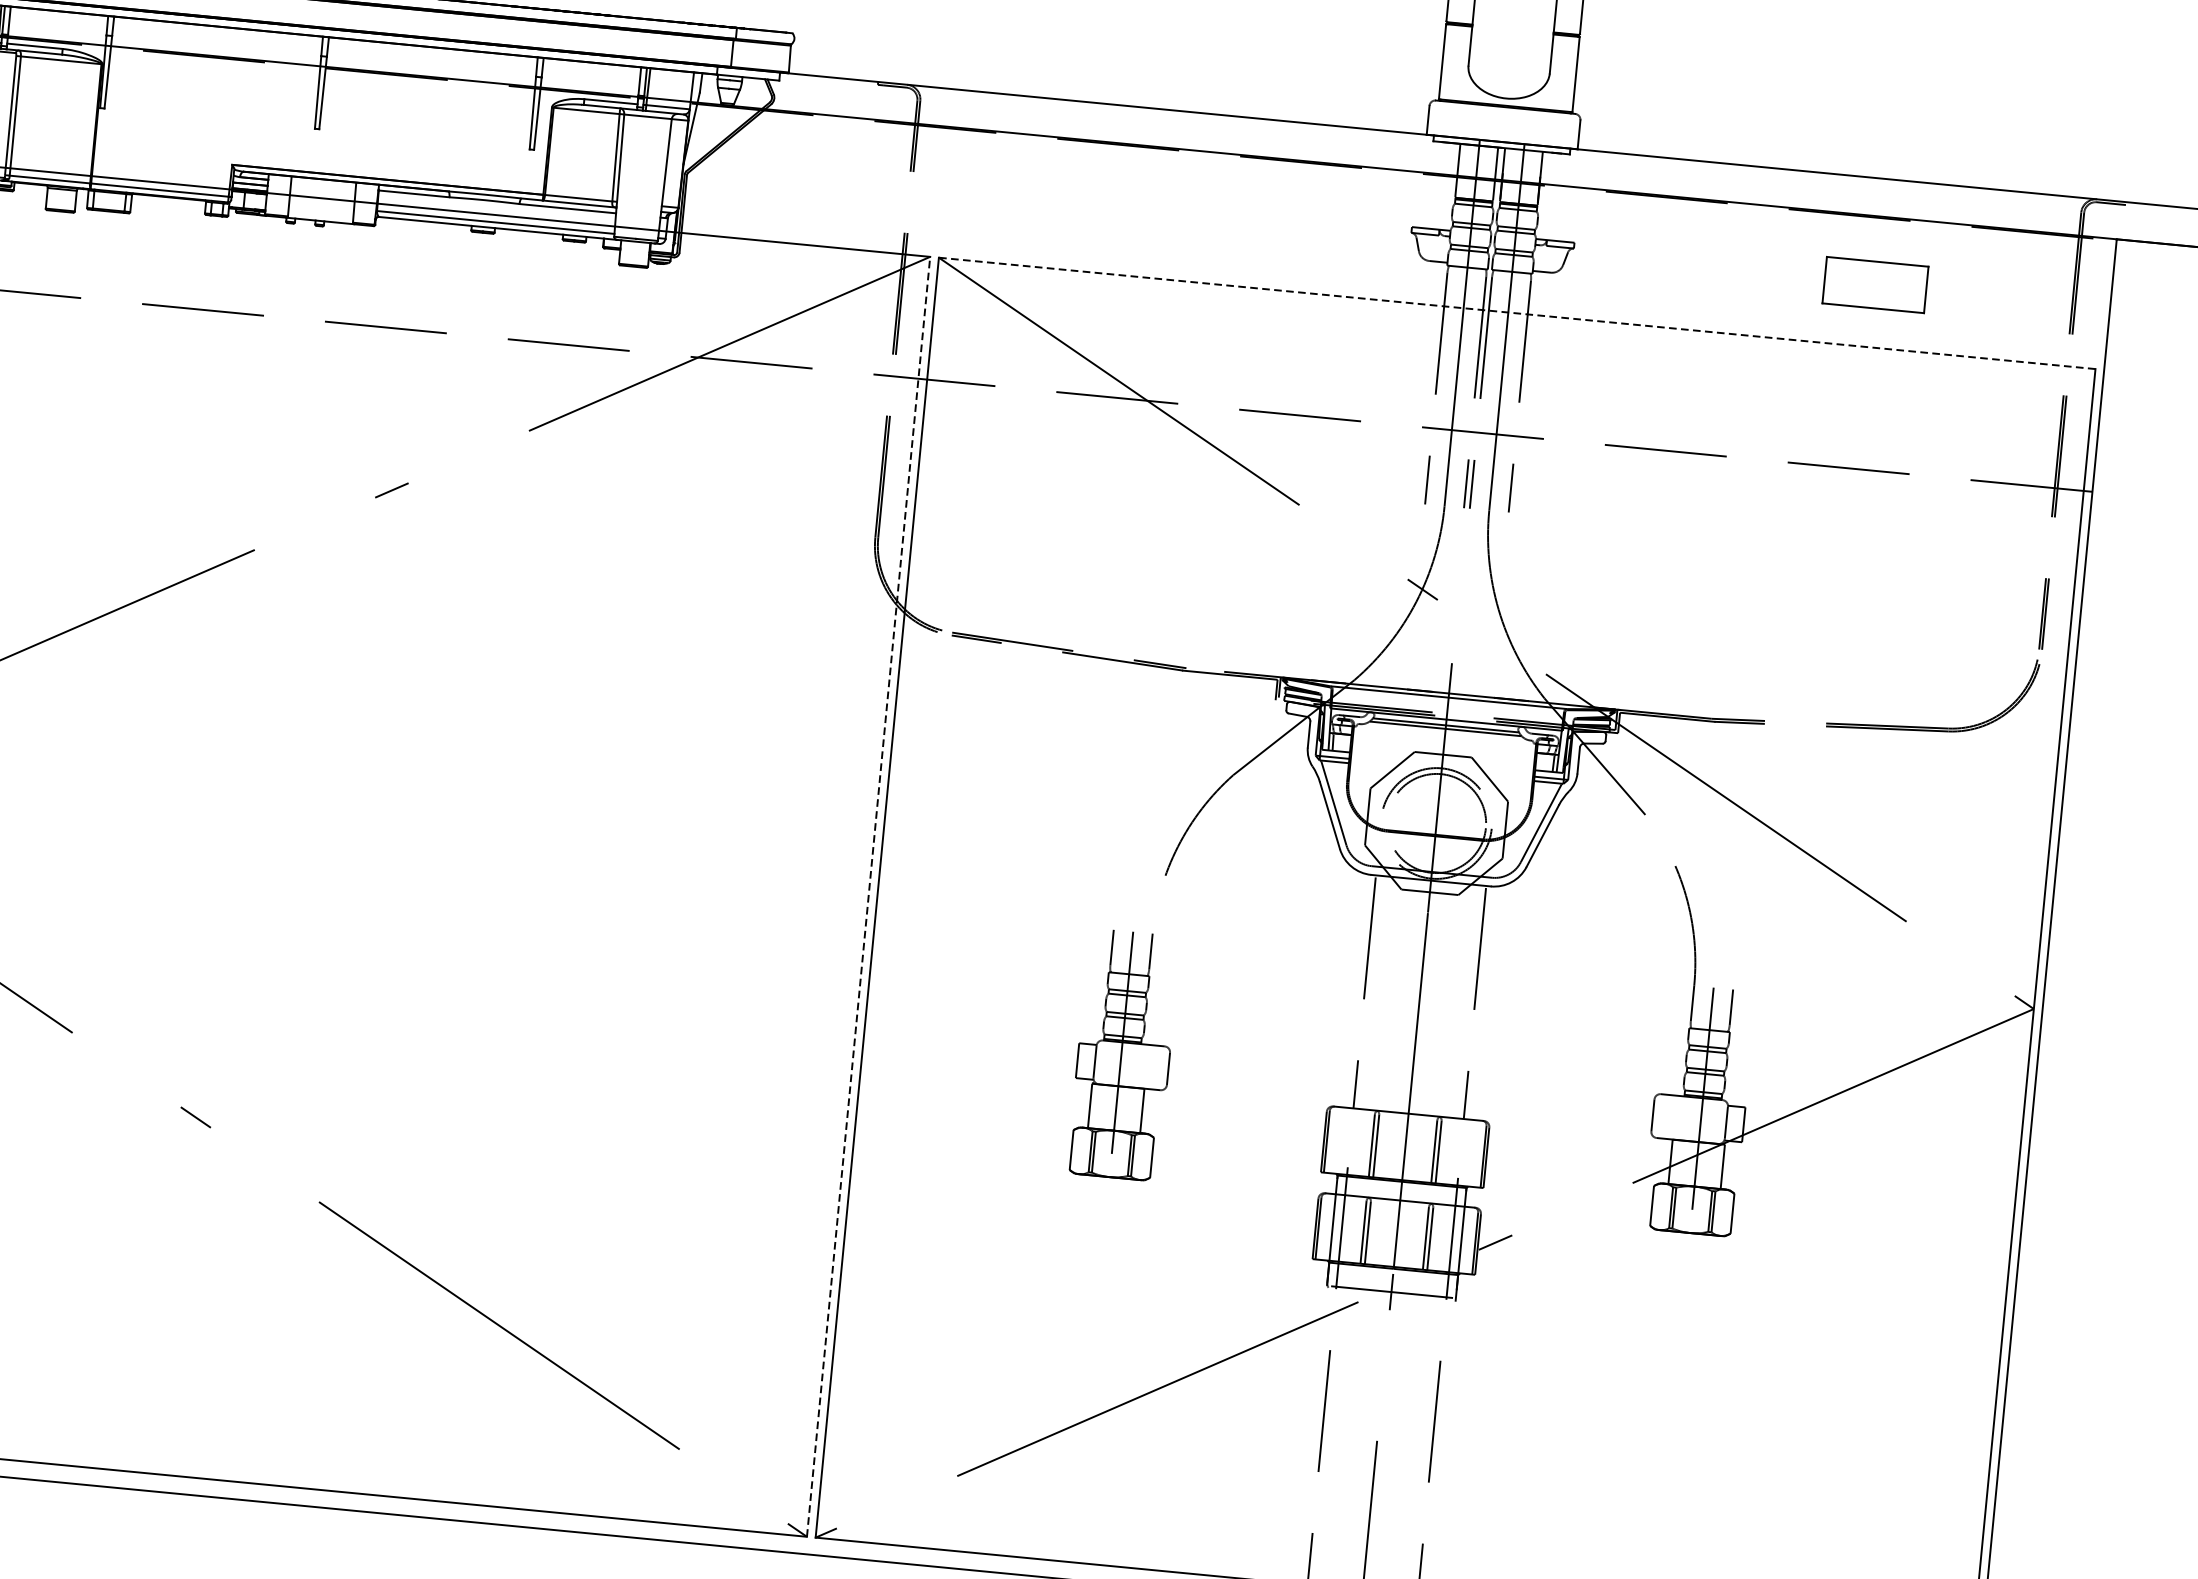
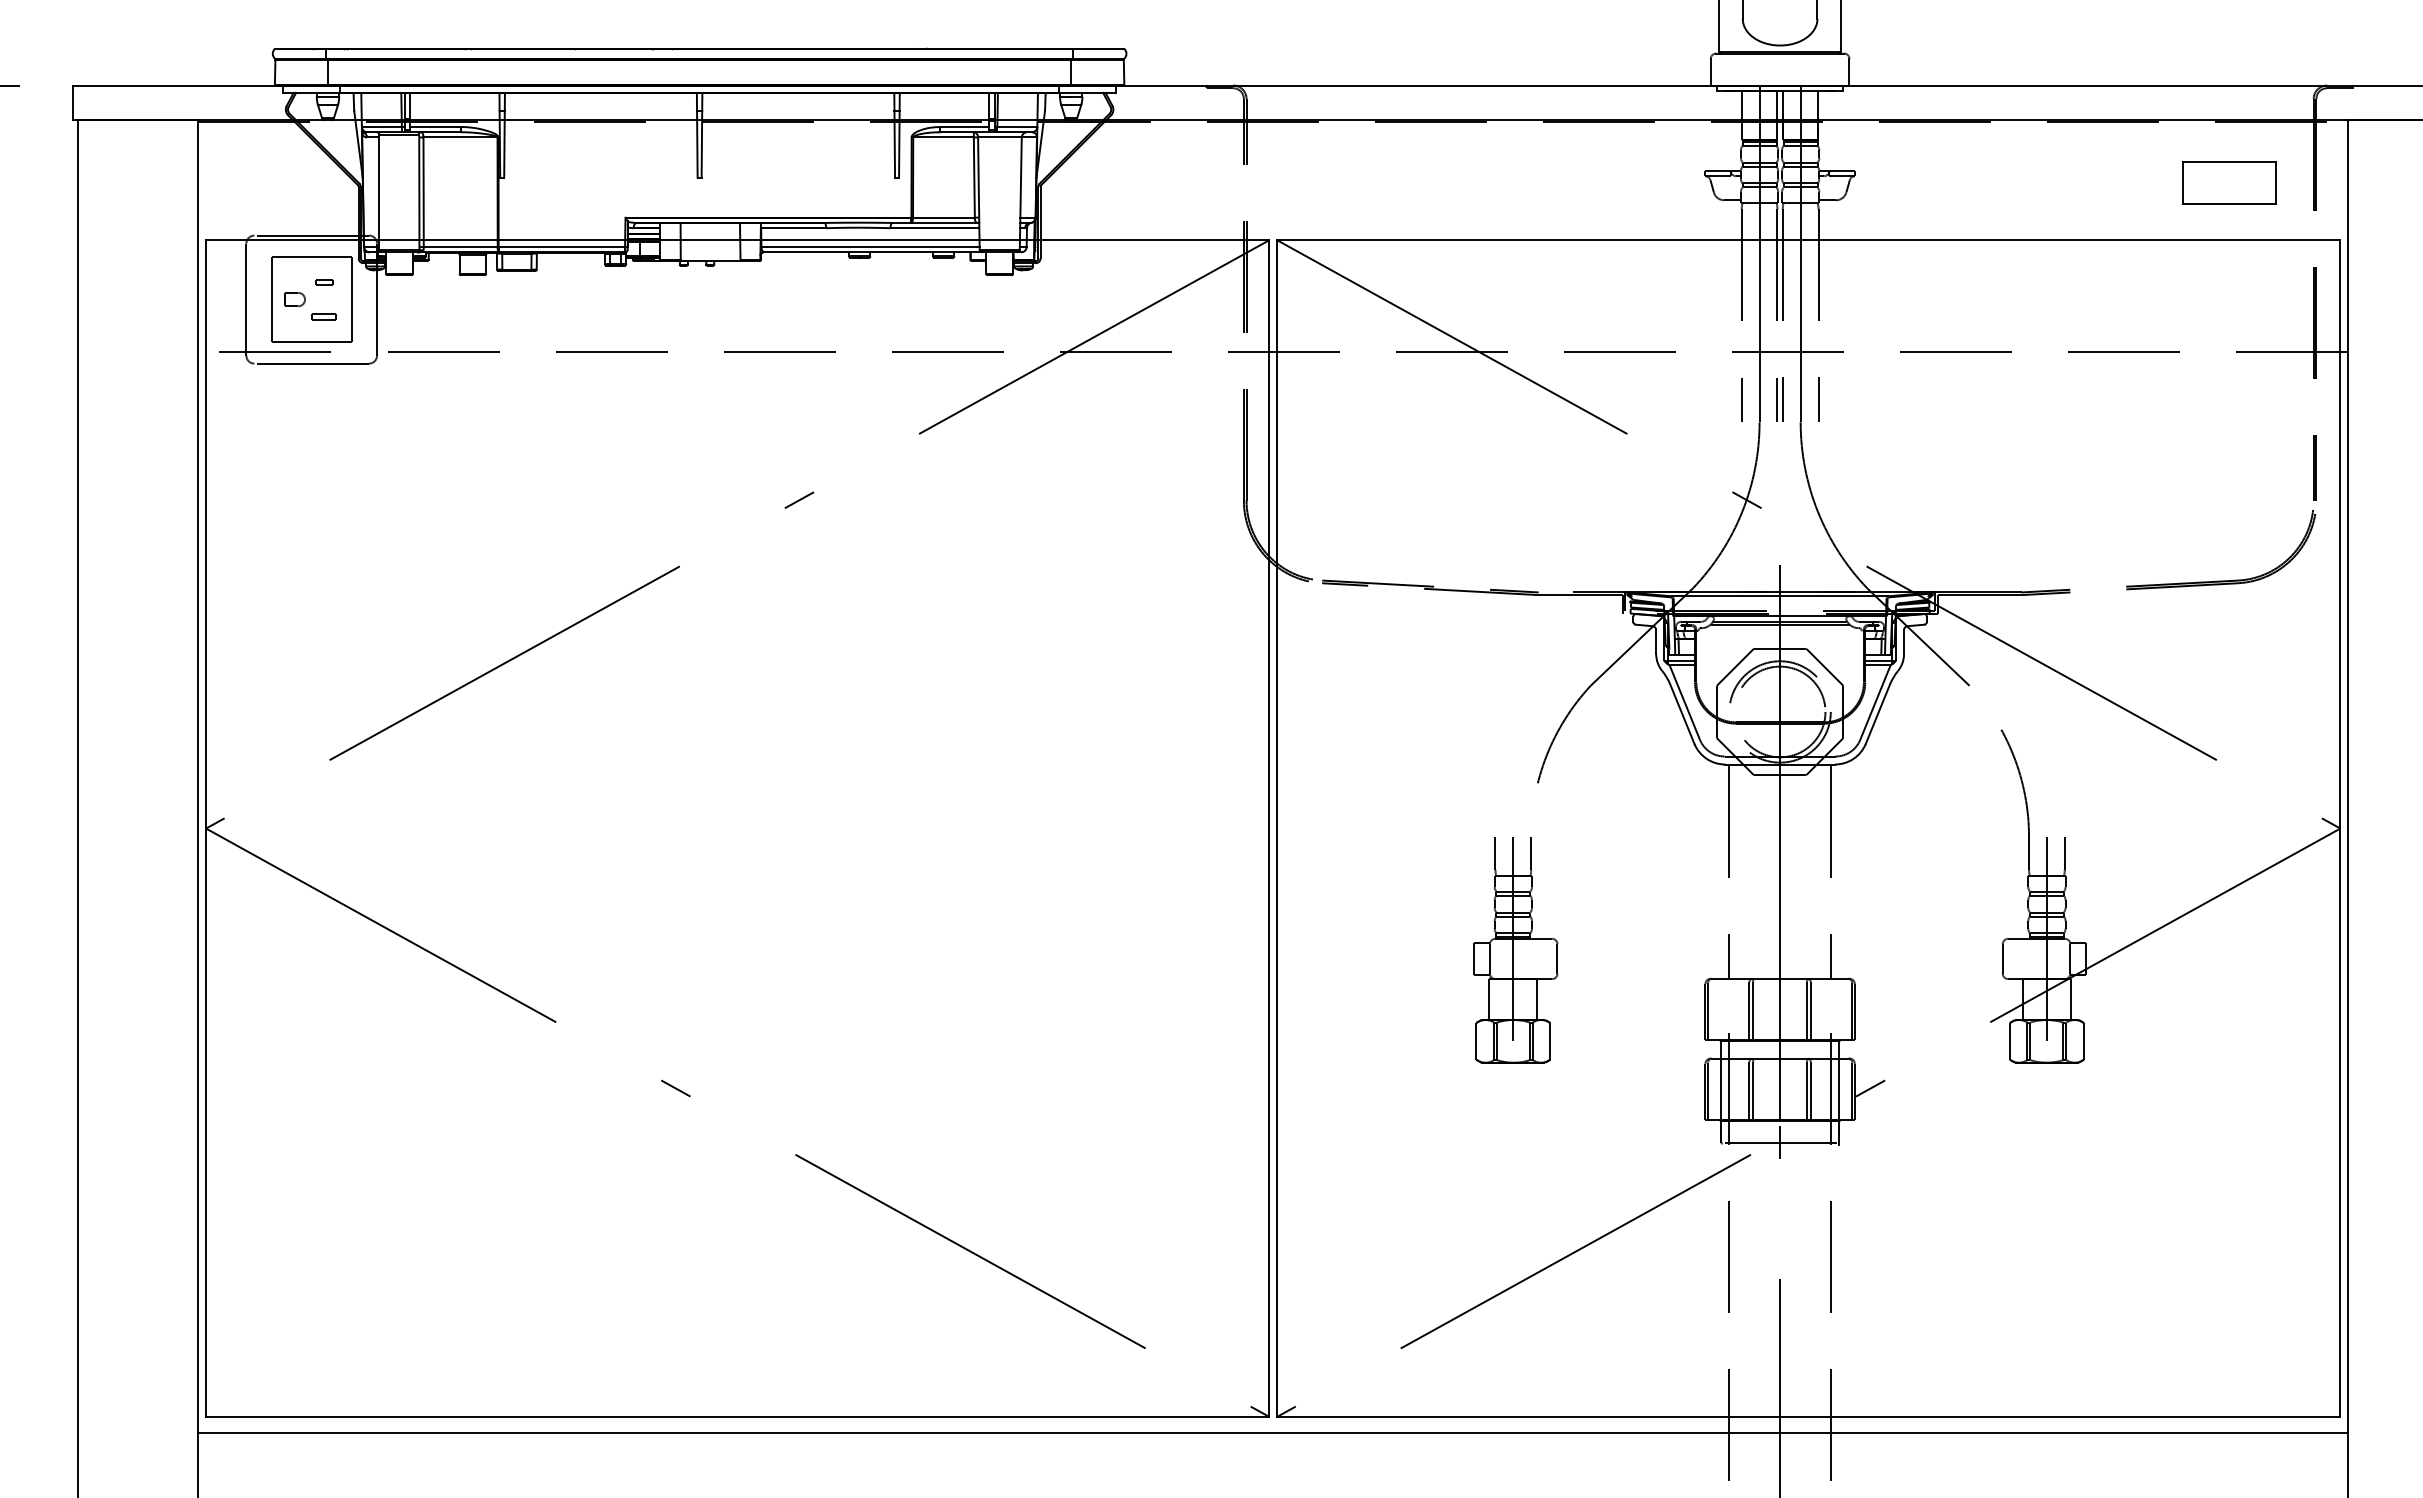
part: (1875, 284) -> (2229, 182), moved
line: (1516, 313) -> (1808, 240), dashed -> solid
line: (868, 896) -> (1269, 828), dashed -> solid

